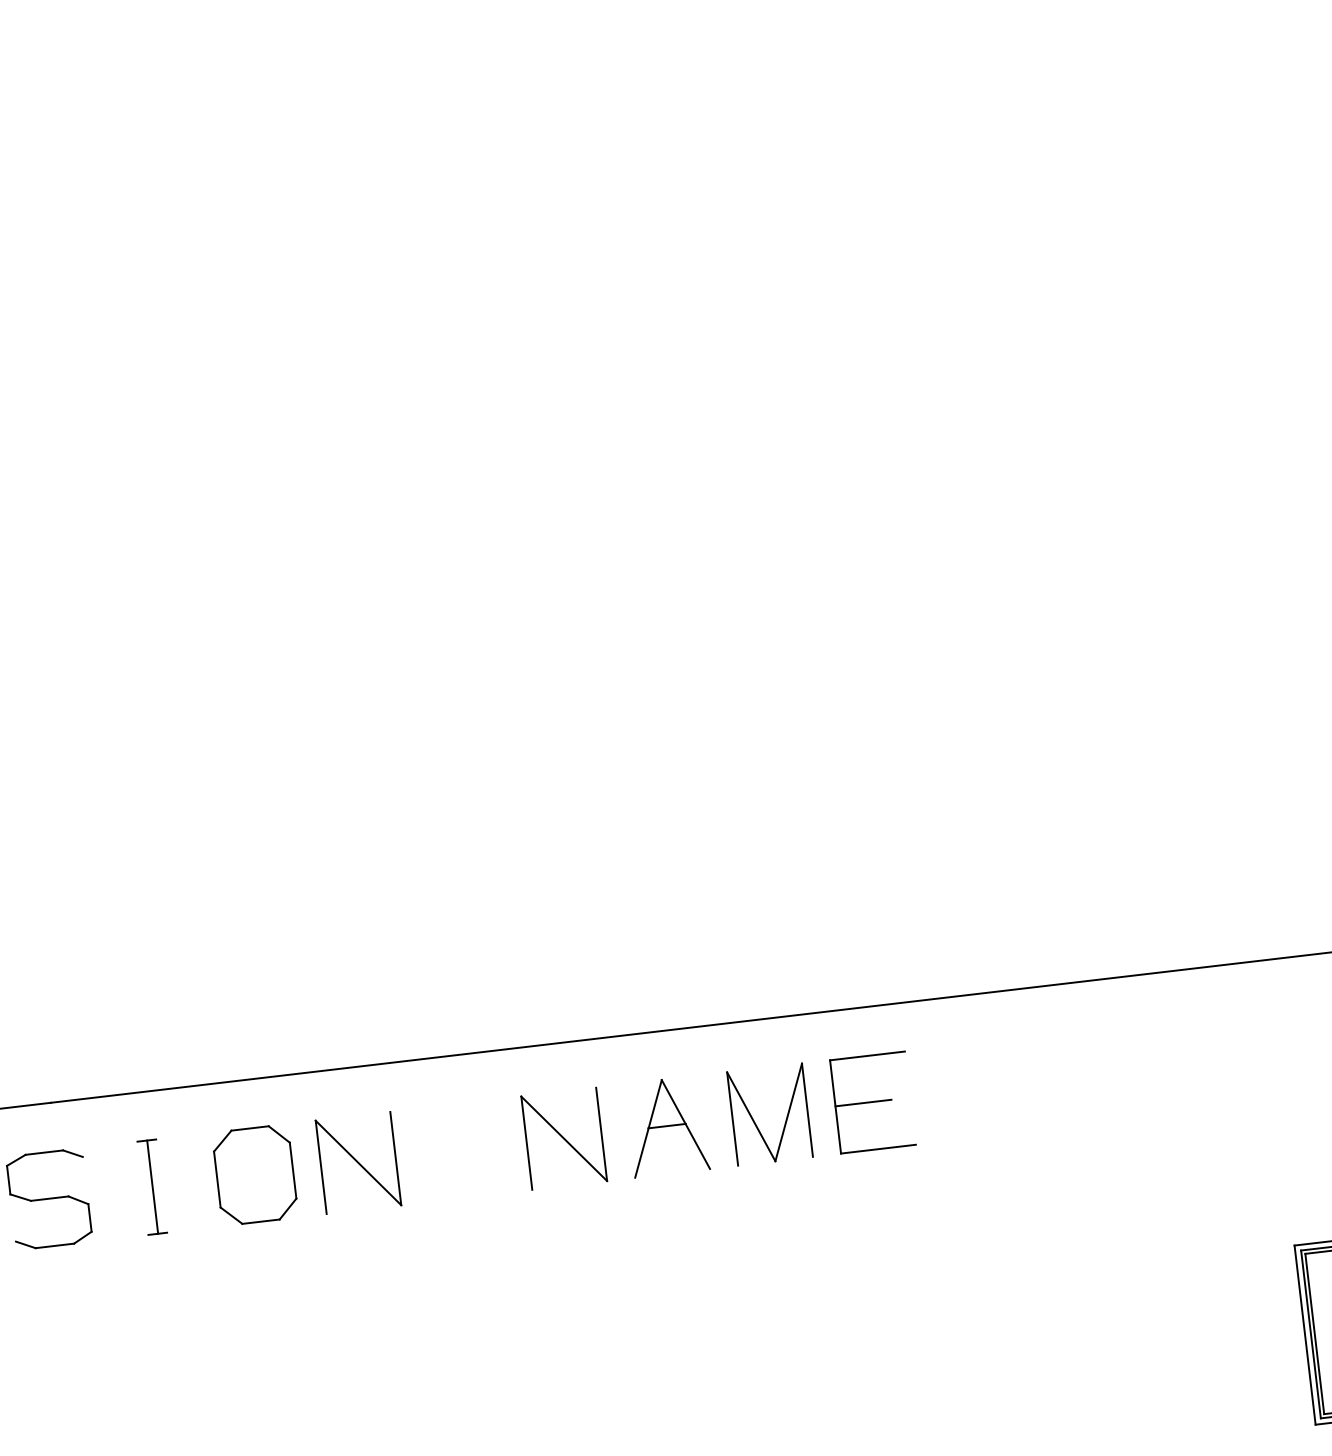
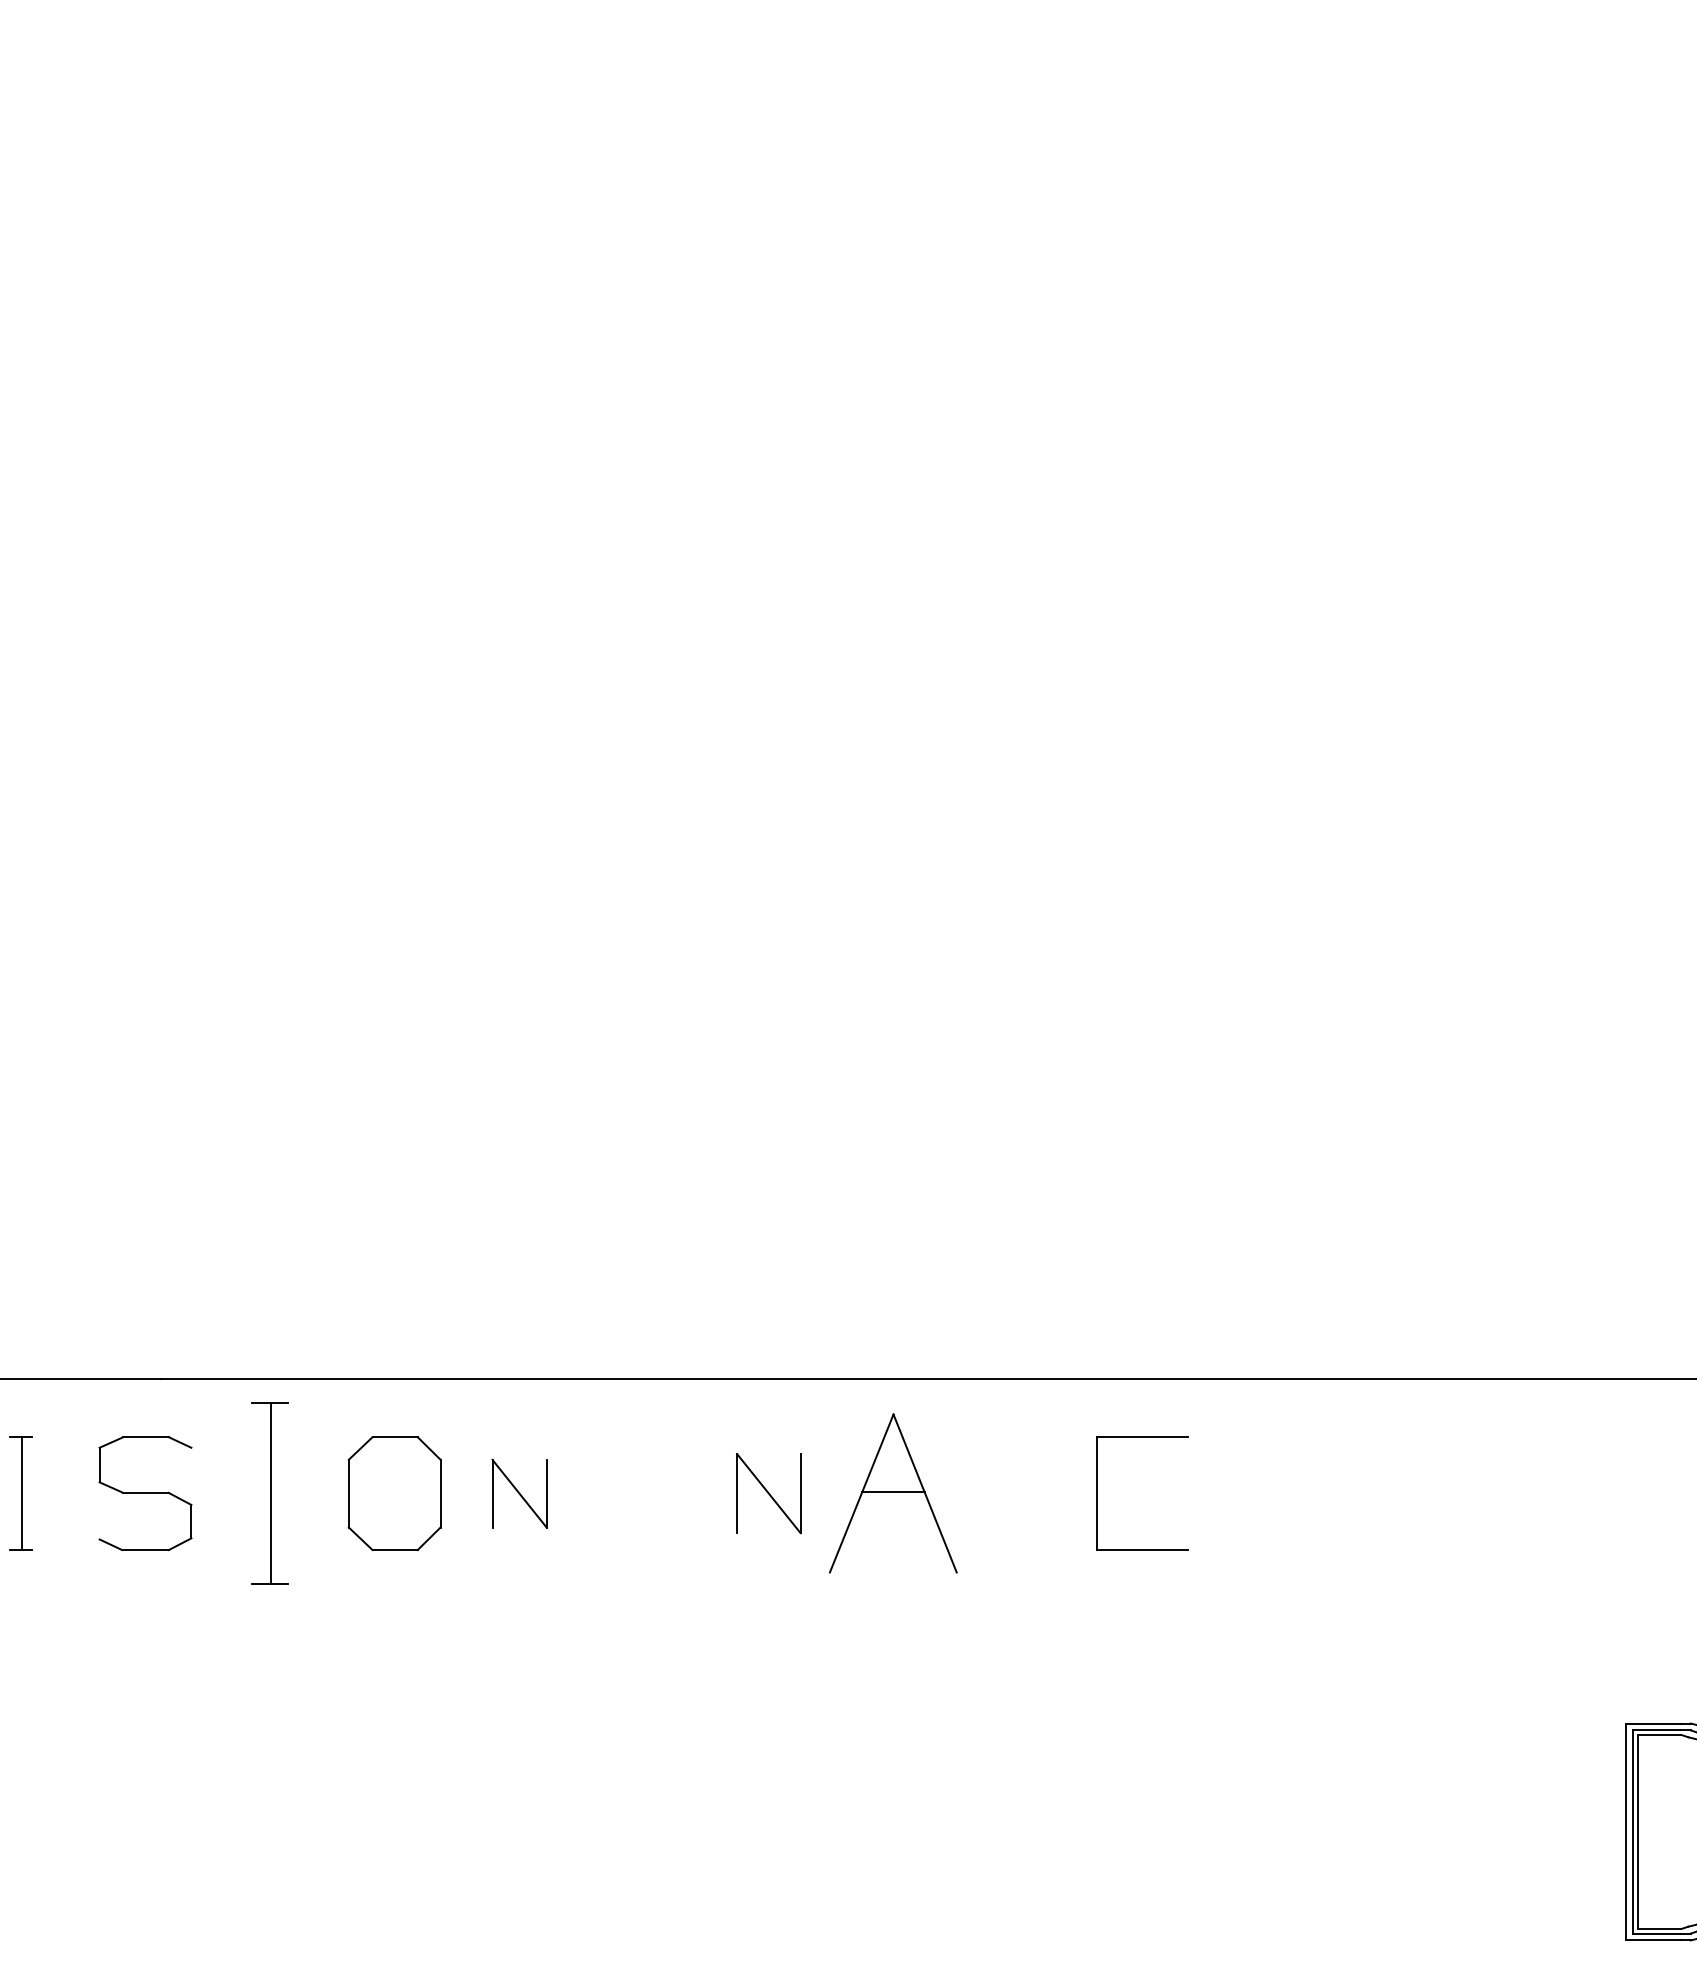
line: (863, 1102) -> (1131, 1492), removed
part: (754, 1120) -> (998, 1498), removed
part: (667, 1126) -> (893, 1493), size x1.4
part: (563, 1138) -> (768, 1493), size x0.7
part: (358, 1162) -> (519, 1493), size x0.6
part: (151, 1187) -> (269, 1493), size x1.6

